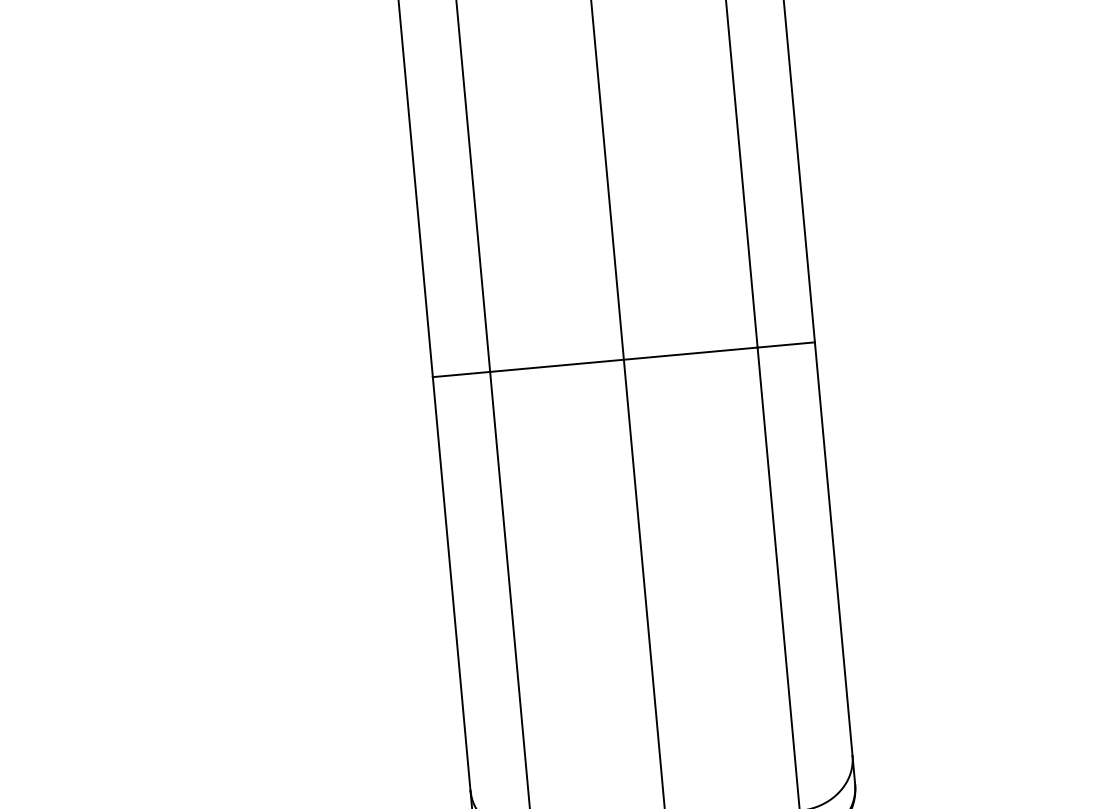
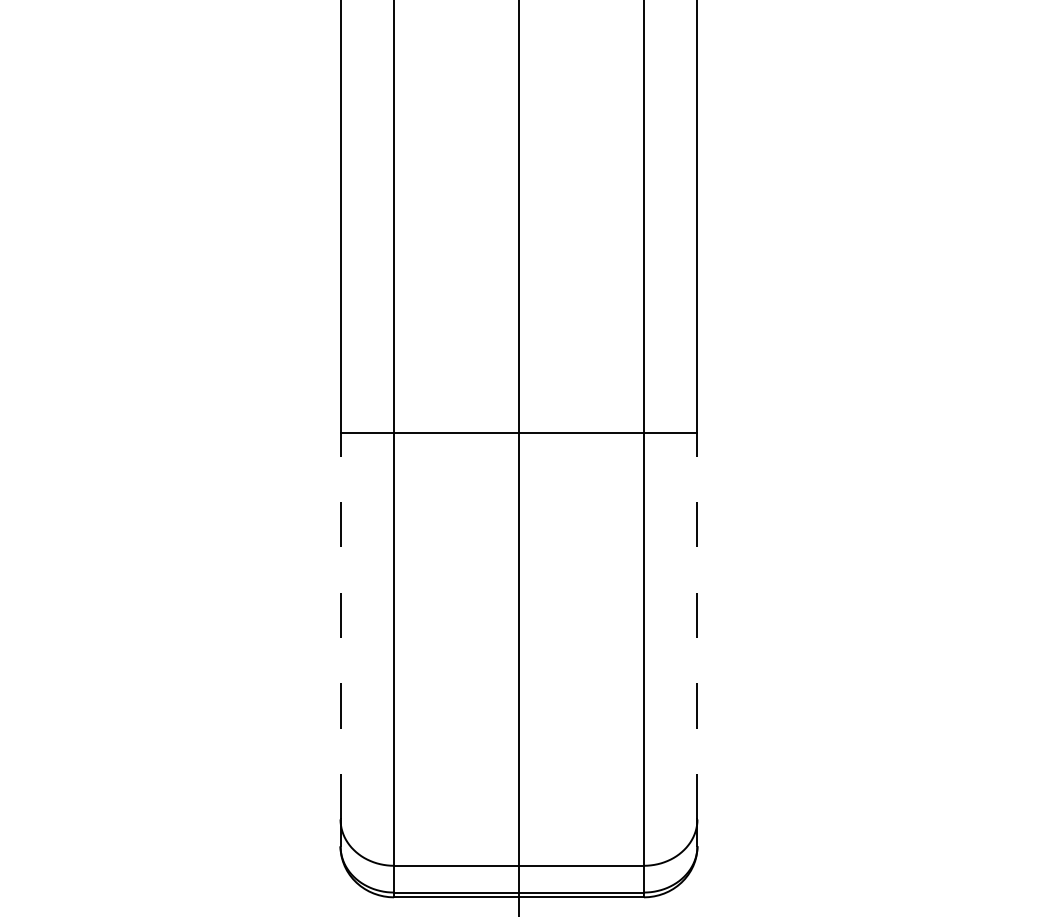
line: (833, 548) -> (697, 625), solid -> dashed
line: (451, 583) -> (340, 625), solid -> dashed

